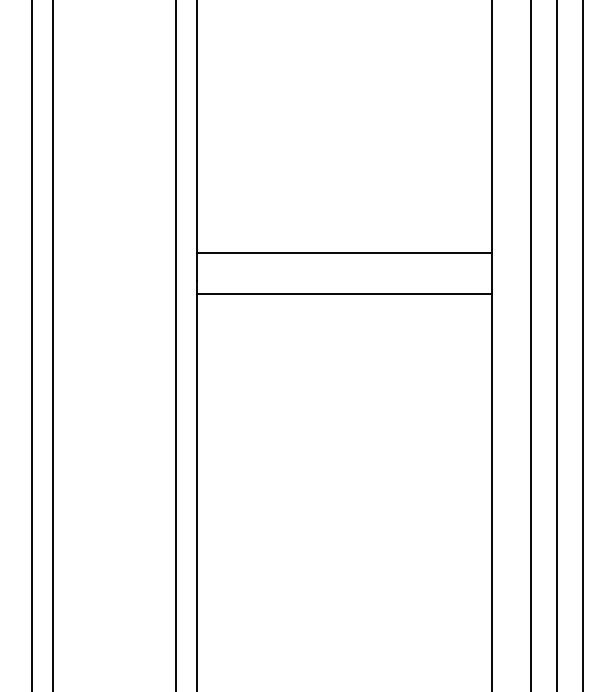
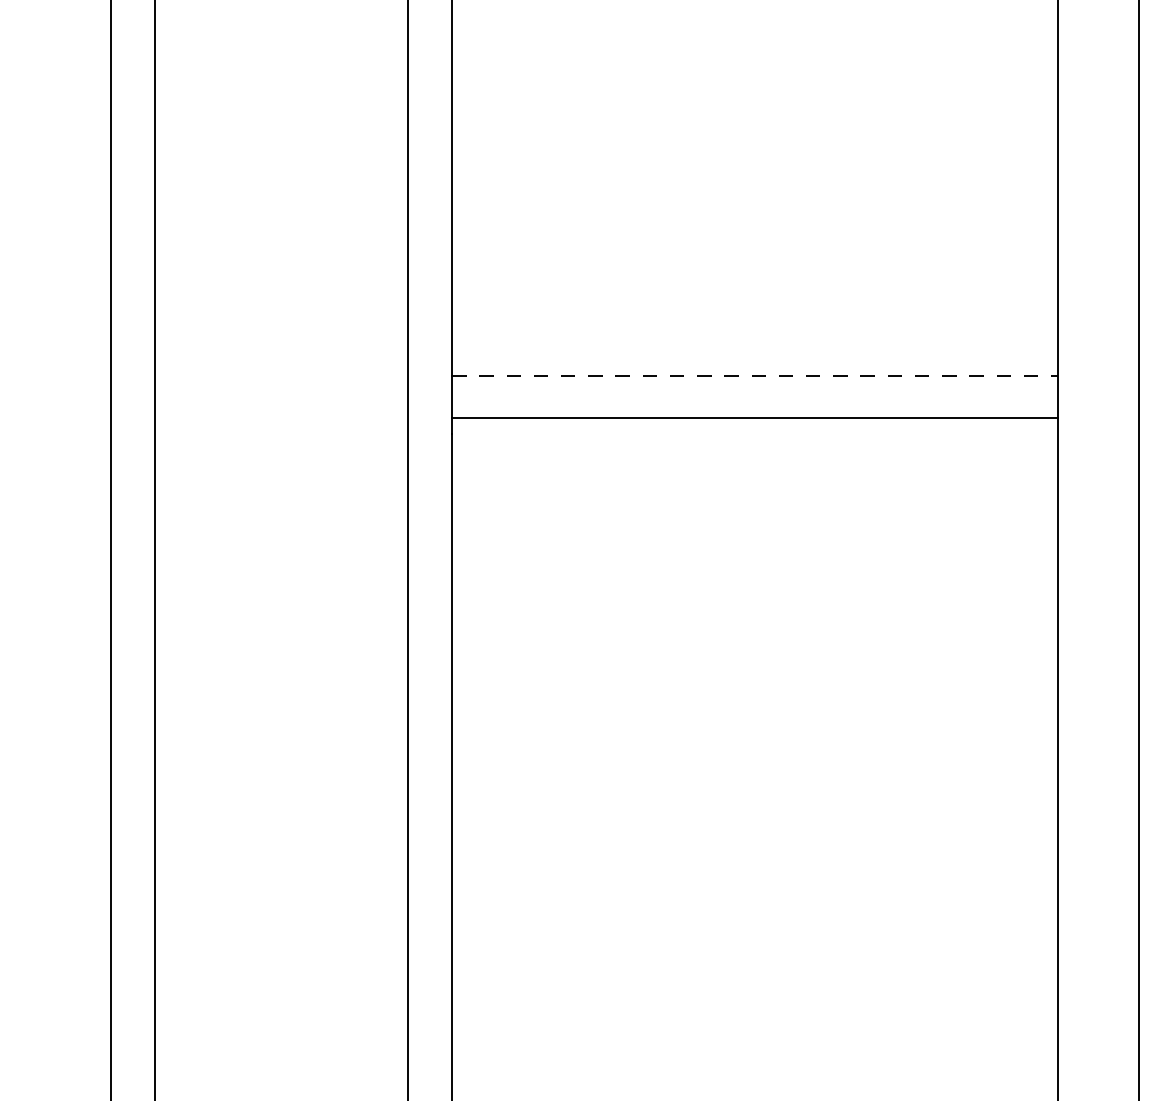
line: (344, 252) -> (755, 374), solid -> dashed
line: (344, 294) -> (755, 418), moved

